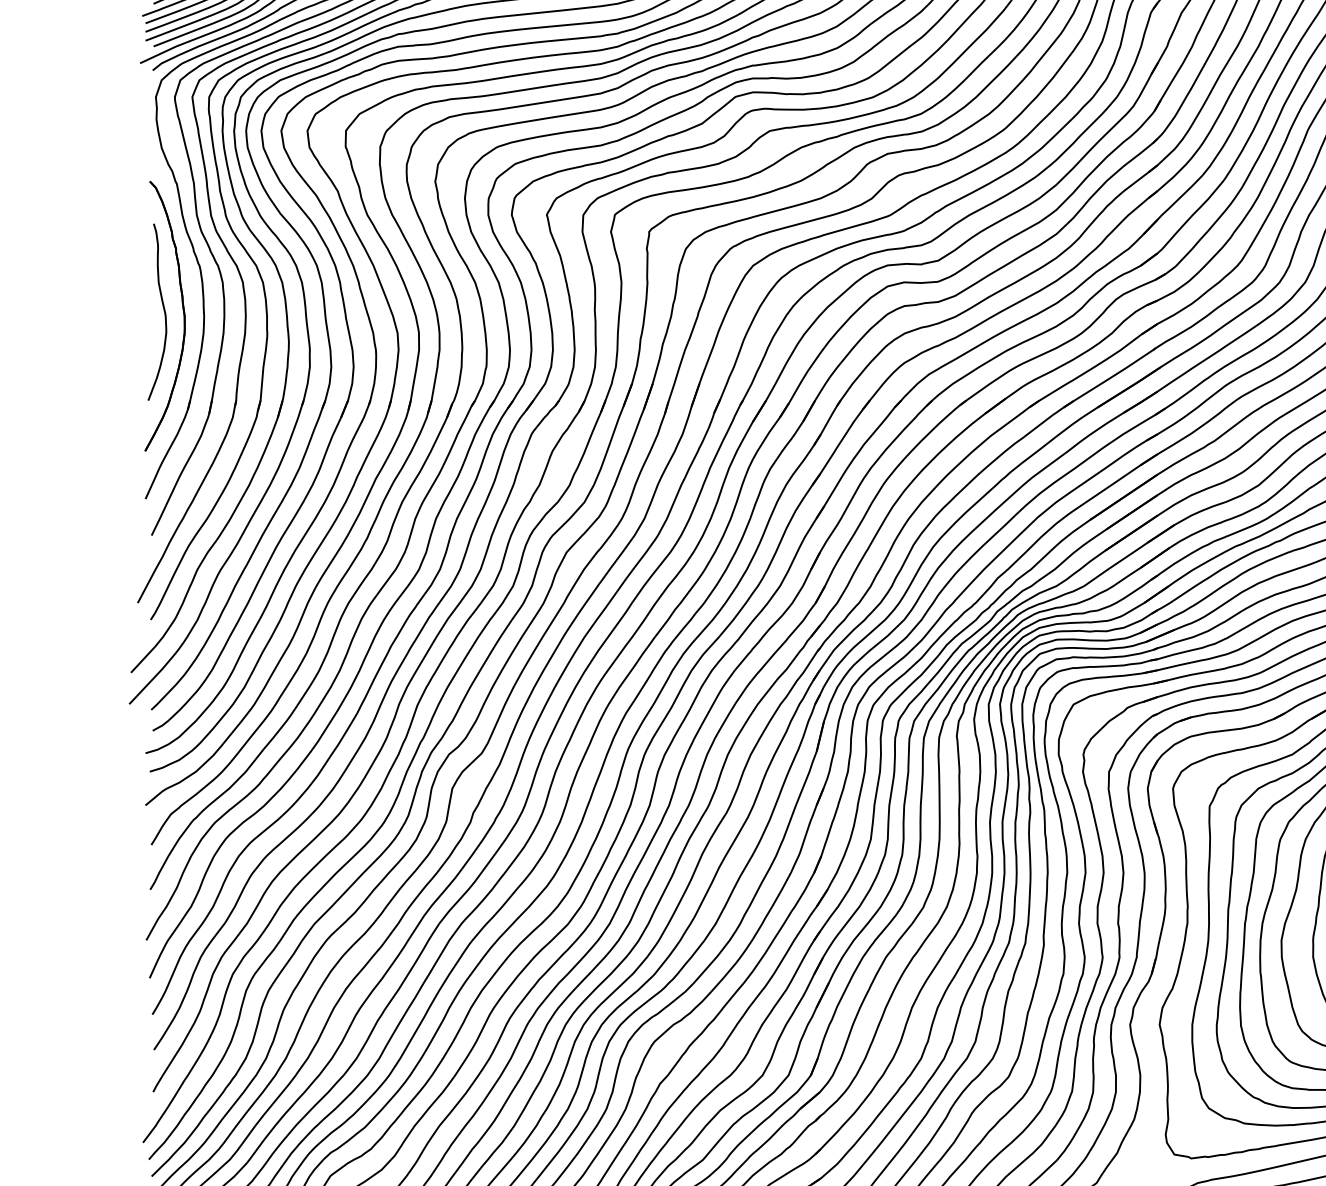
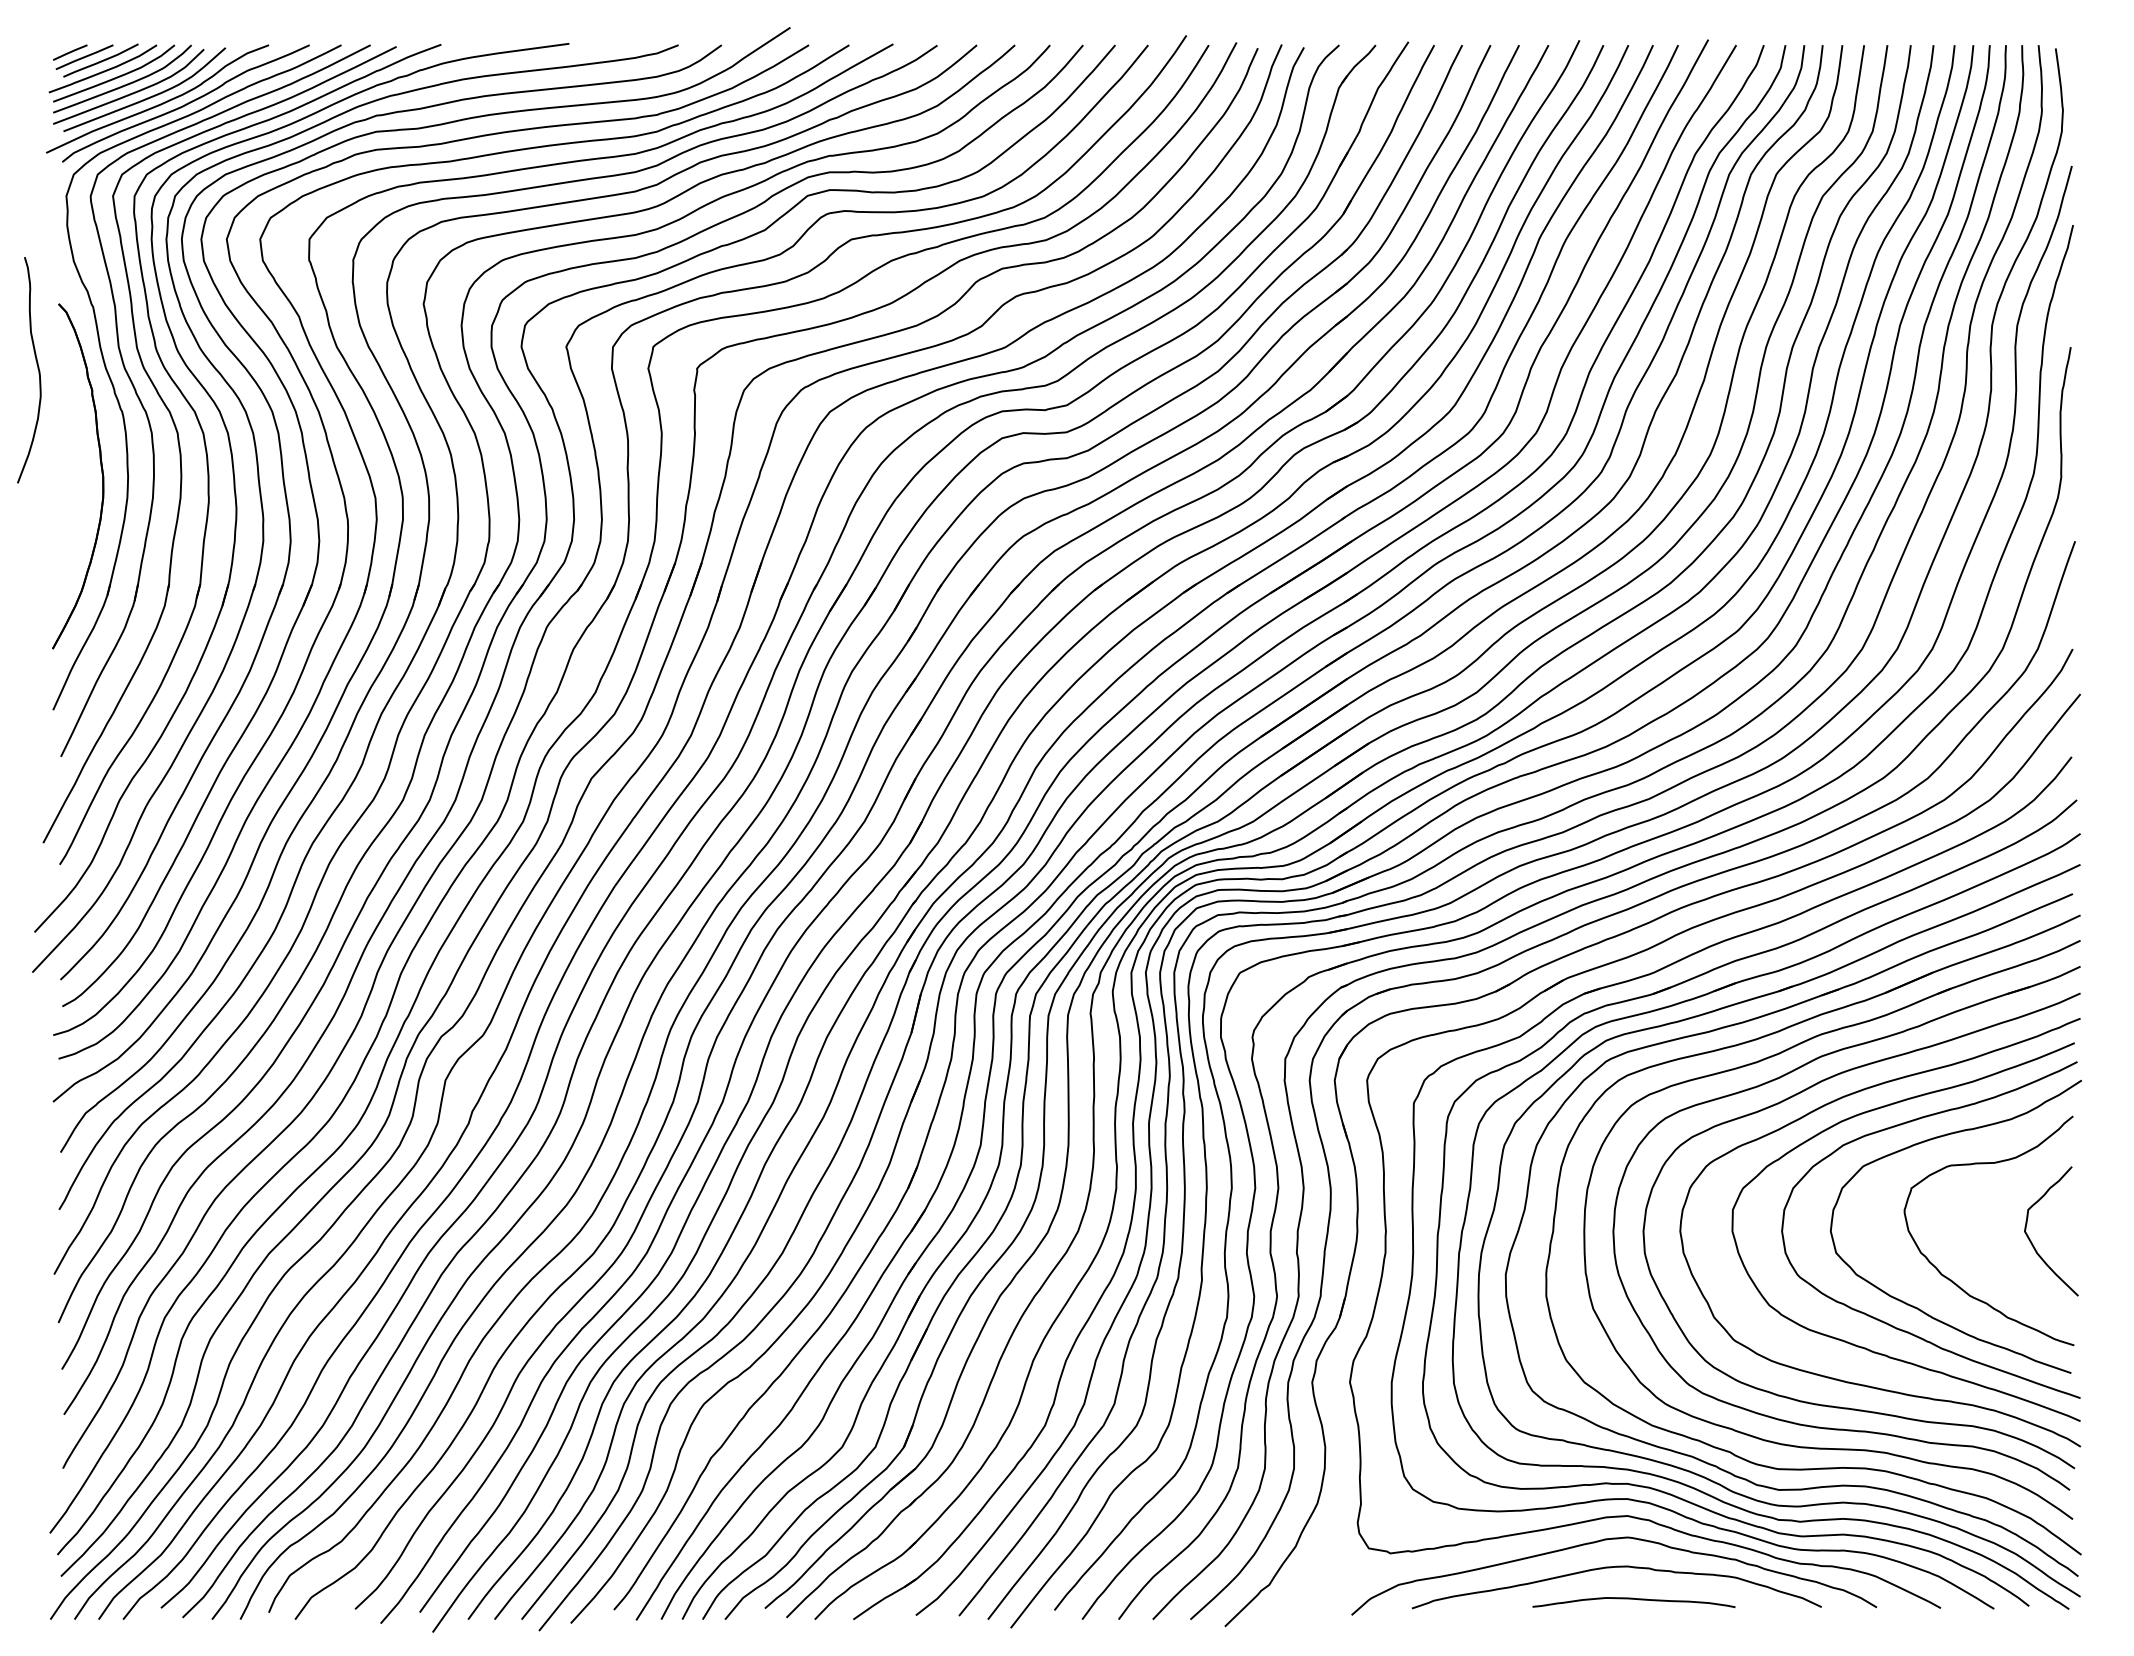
curve: (163, 310) -> (37, 368), moved

